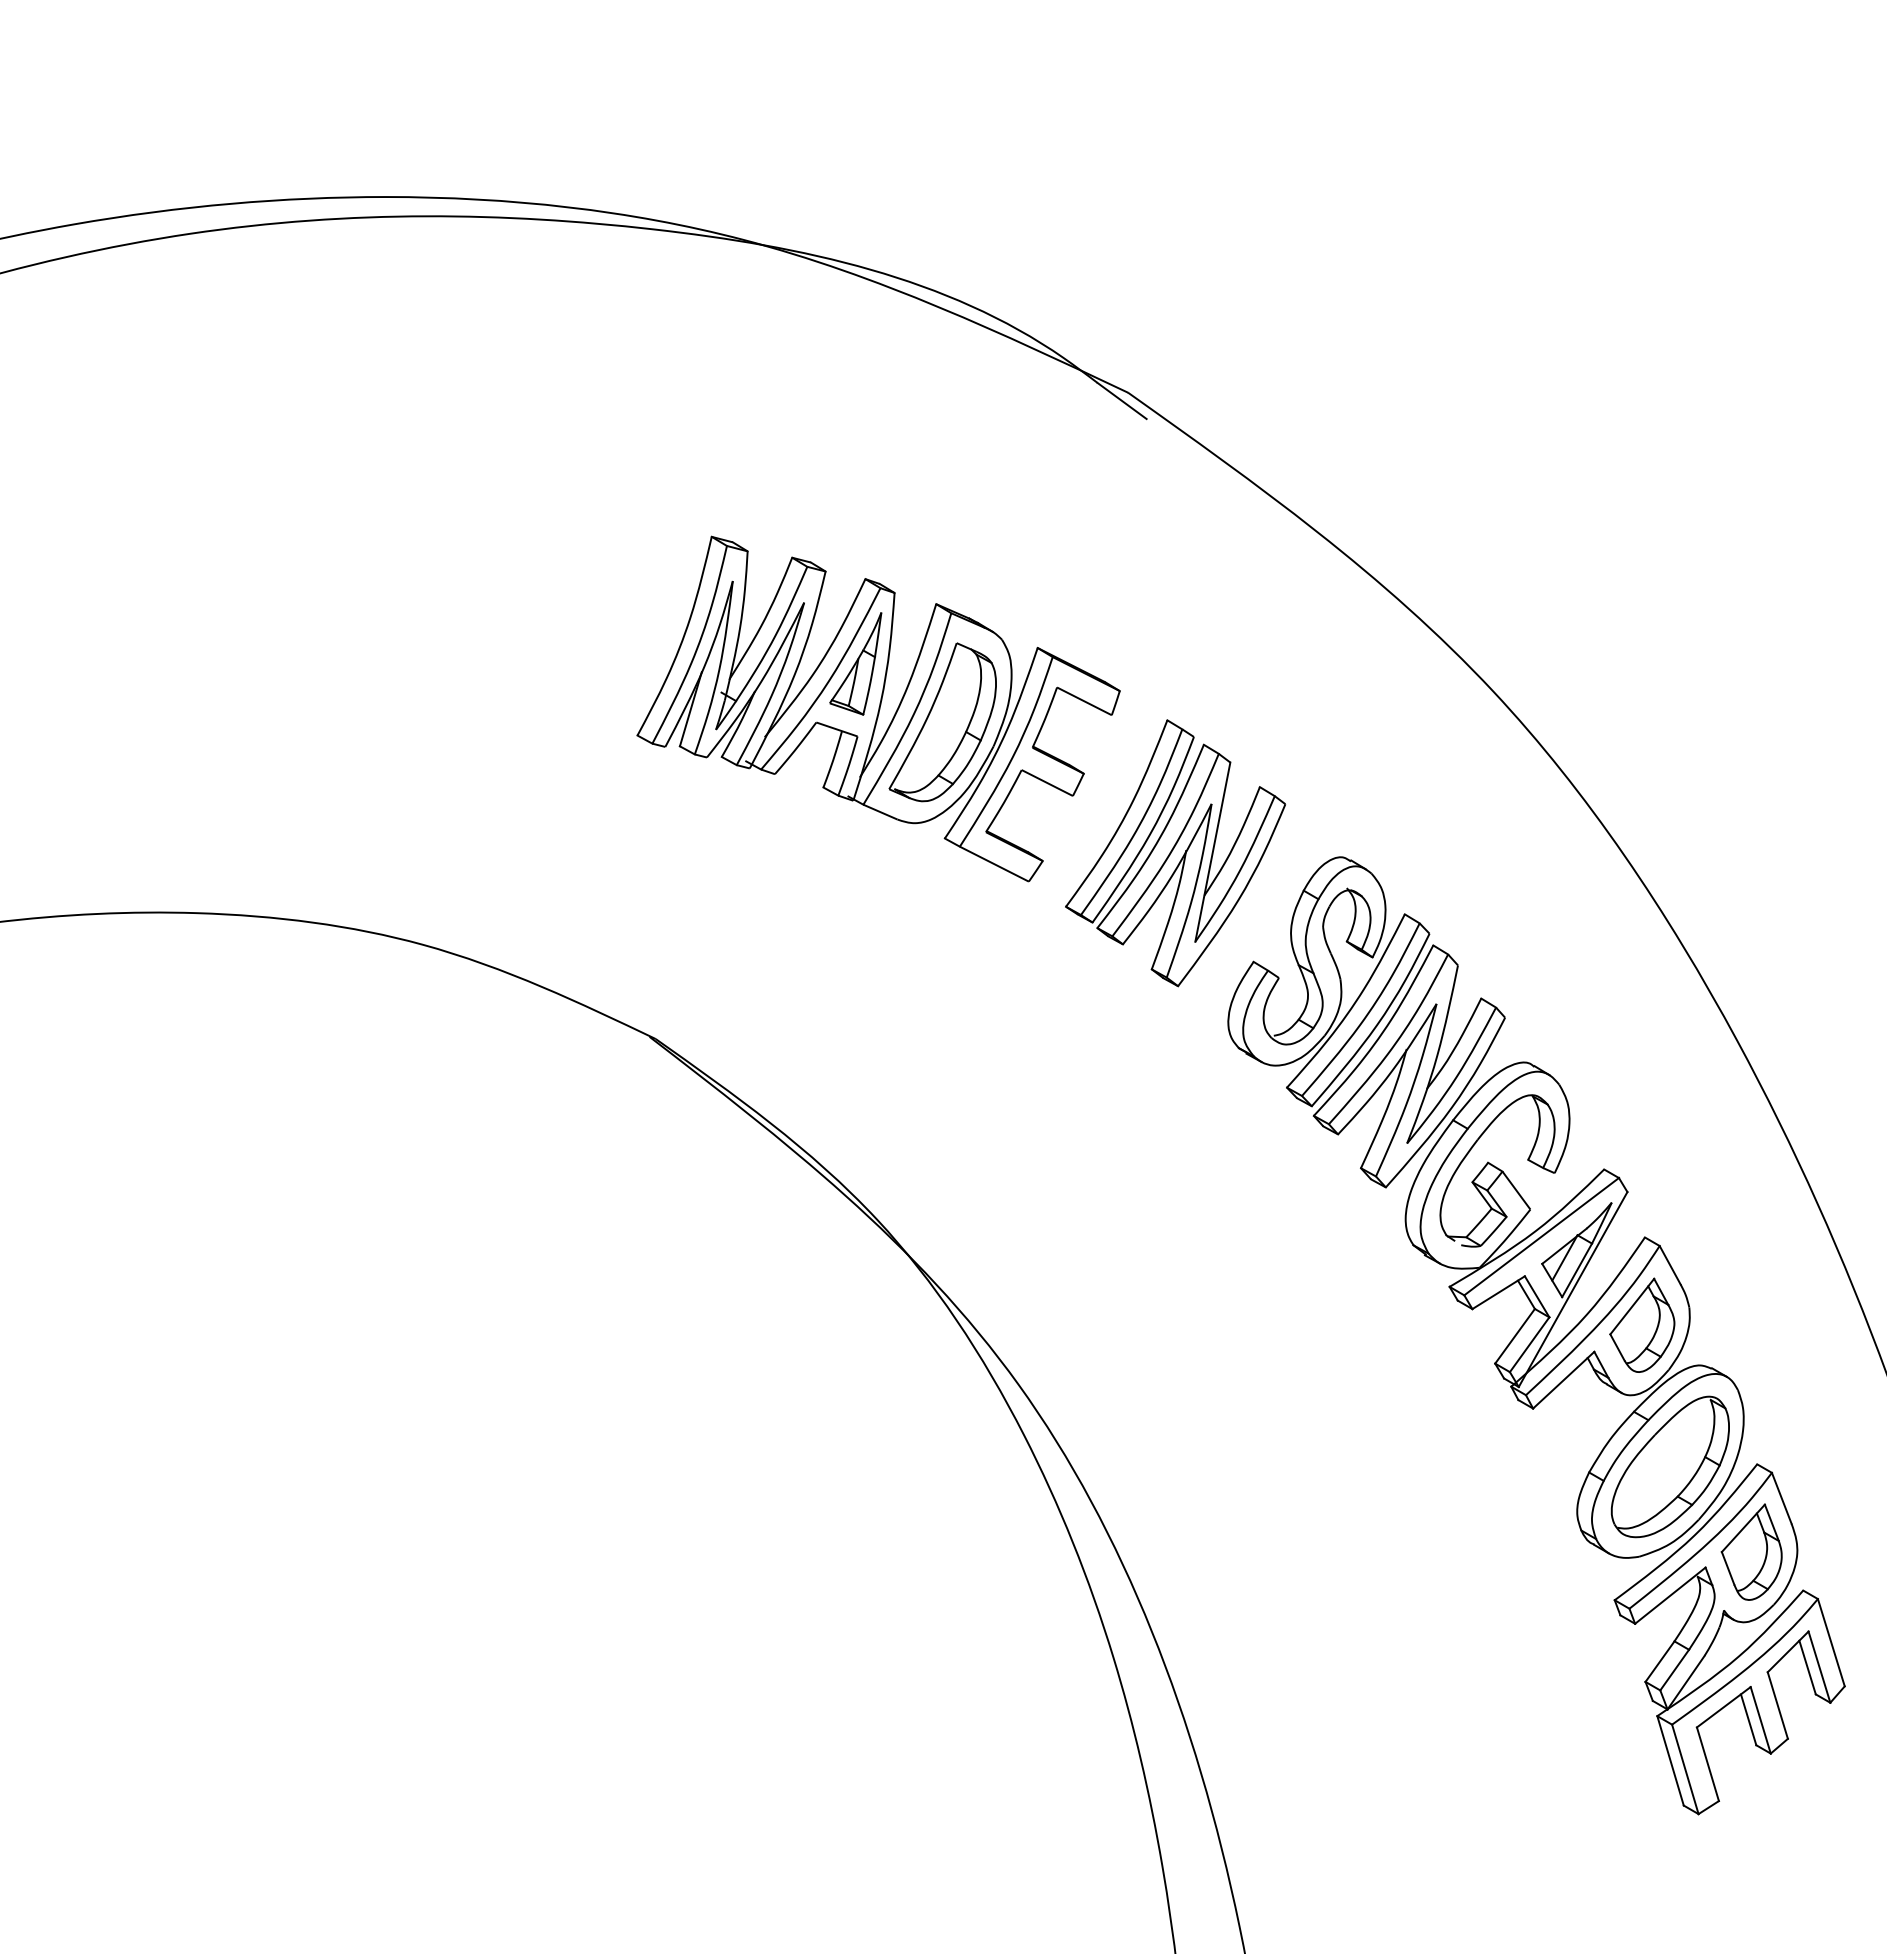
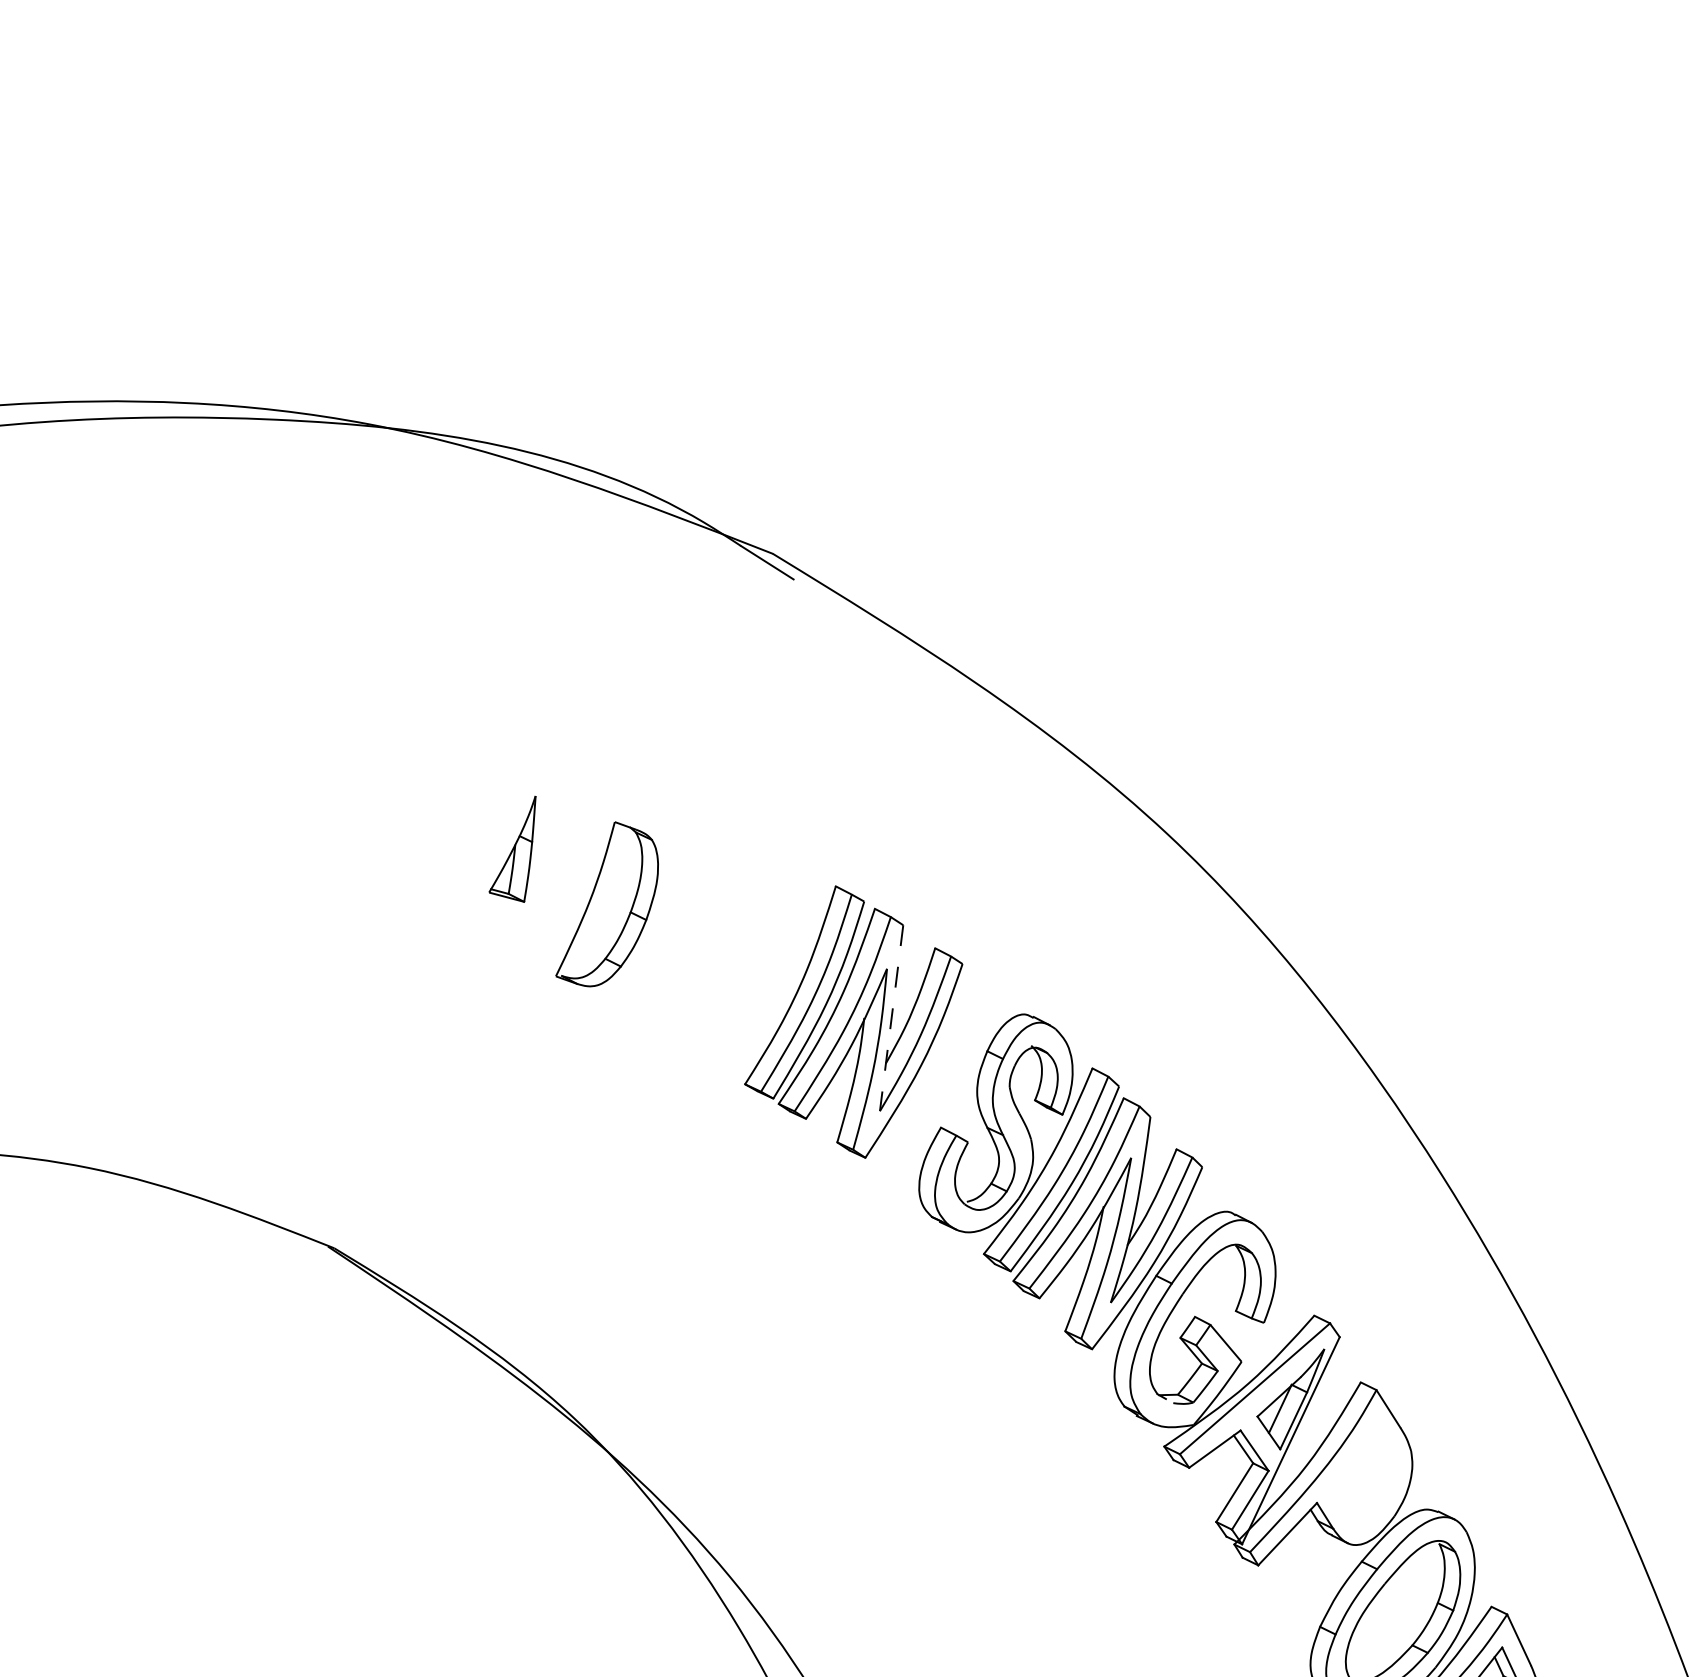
part: (878, 708) -> (539, 894), removed
line: (1212, 852) -> (891, 1018), solid -> dashed
part: (1642, 1324) -> (1364, 1471), removed

